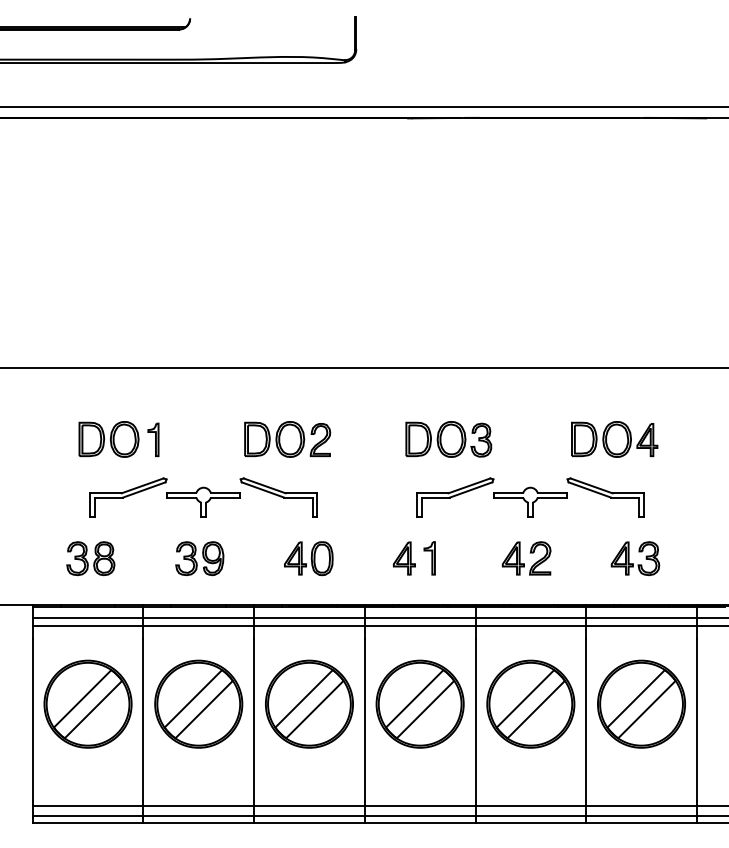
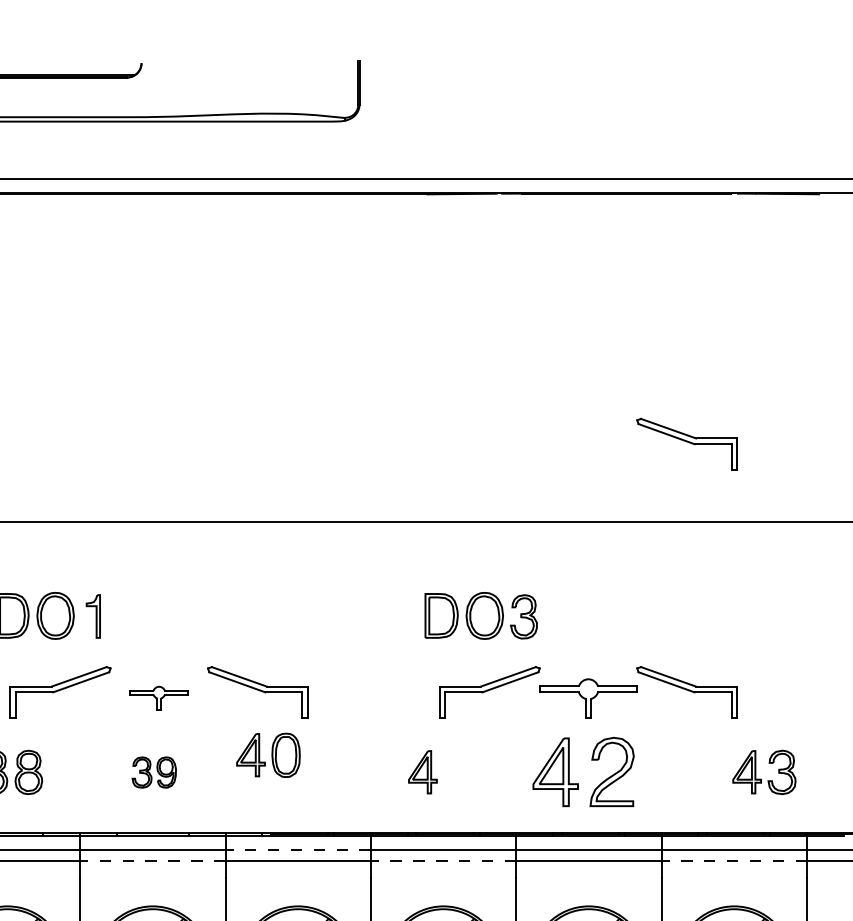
part: (605, 308) -> (686, 443), added
part: (287, 439) -> (269, 615), removed
part: (614, 439) -> (698, 615), removed
part: (203, 501) -> (159, 697), size x0.6
part: (199, 558) -> (153, 772), size x0.7
part: (308, 558) -> (268, 755), moved
part: (429, 558) -> (455, 772), removed
part: (526, 558) -> (583, 772), size x1.6
part: (635, 558) -> (764, 772), moved
line: (308, 617) -> (296, 849), solid -> dashed
line: (198, 625) -> (152, 860), solid -> dashed
line: (419, 625) -> (442, 860), solid -> dashed
line: (641, 625) -> (734, 860), solid -> dashed

